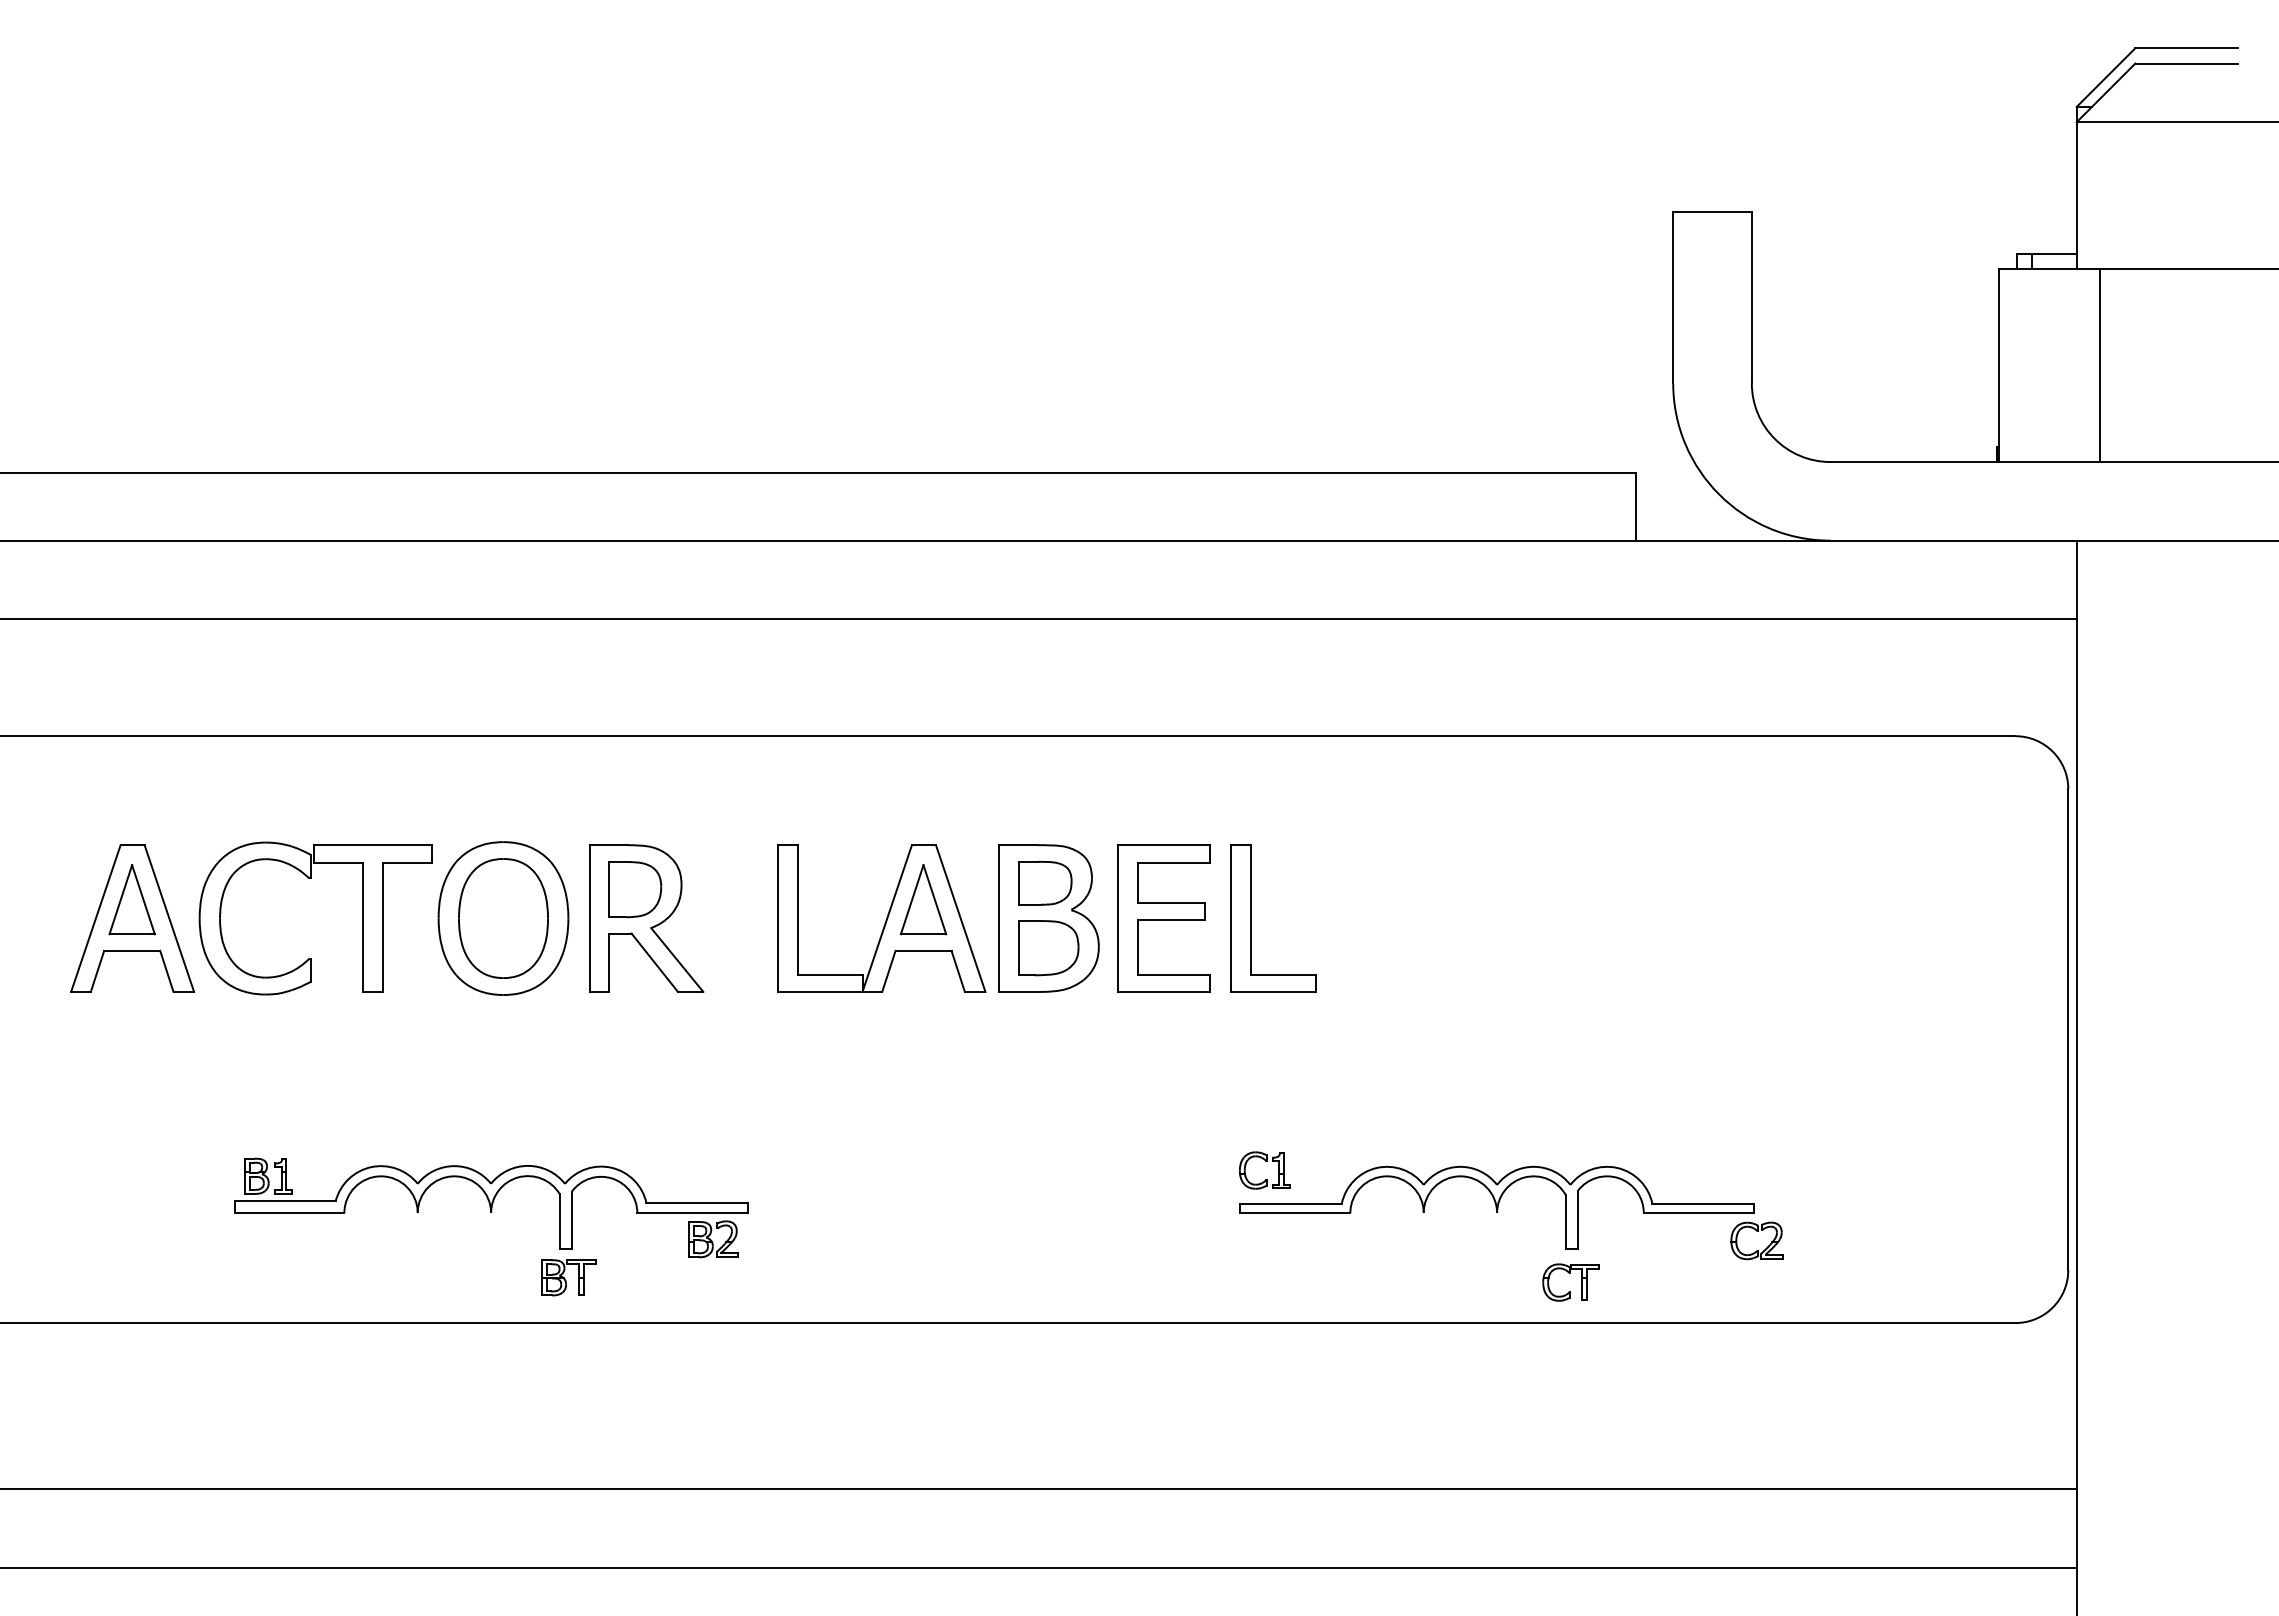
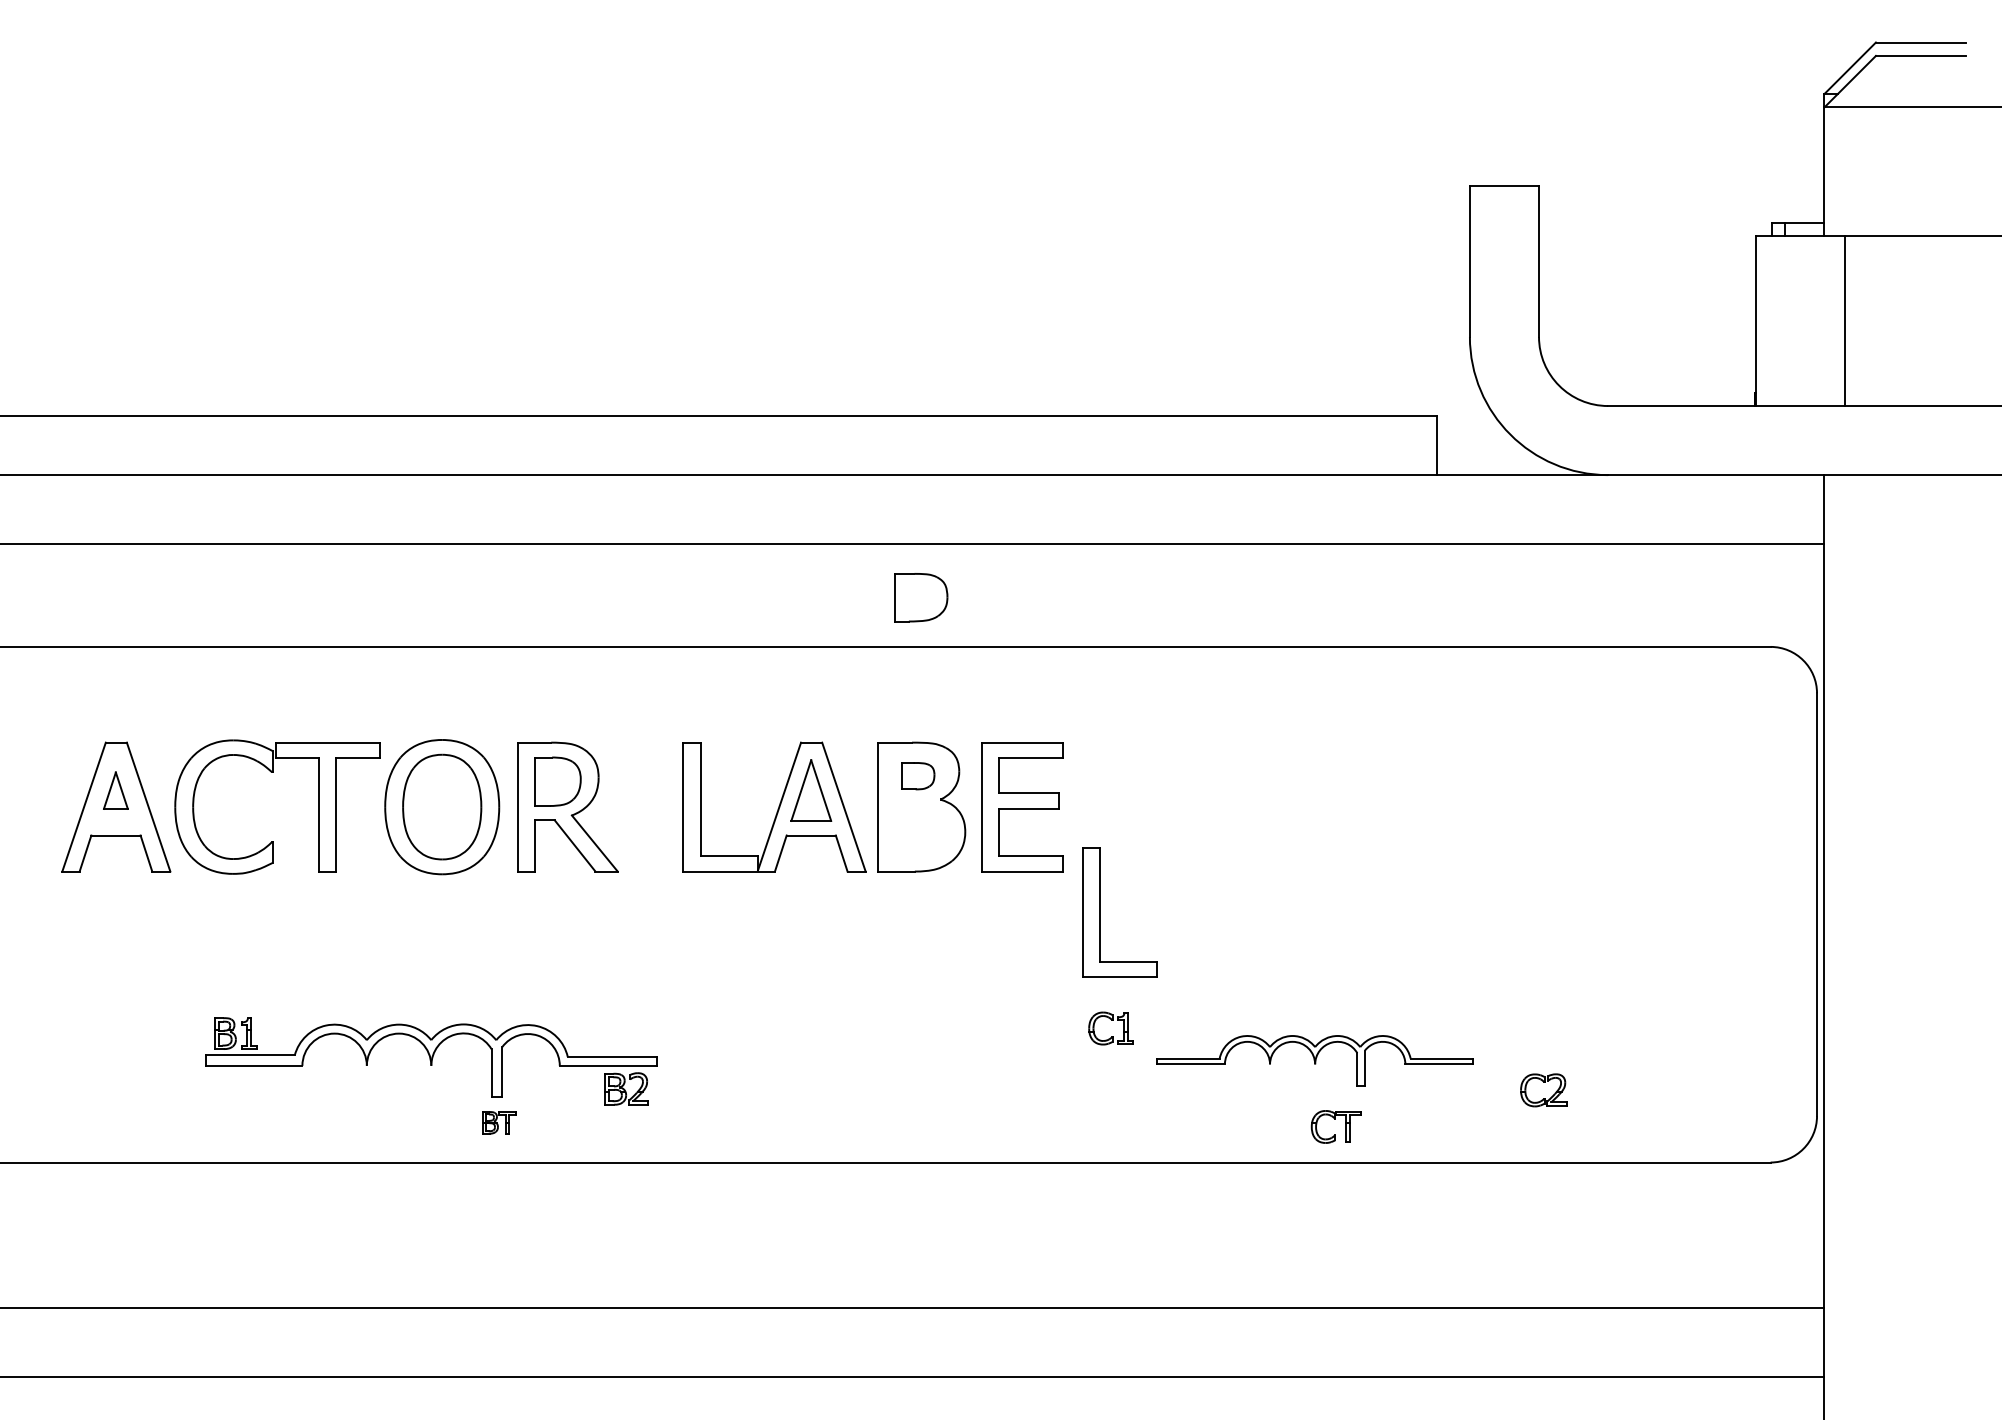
part: (1045, 883) -> (918, 776), size x0.7
part: (131, 899) -> (115, 790), size x0.6
part: (1251, 918) -> (1100, 912), moved
part: (1048, 948) -> (921, 597), moved
part: (1496, 1207) -> (1314, 1061), size x0.7
part: (1570, 1273) -> (1335, 1118), moved
part: (568, 1277) -> (499, 1122), size x0.7

